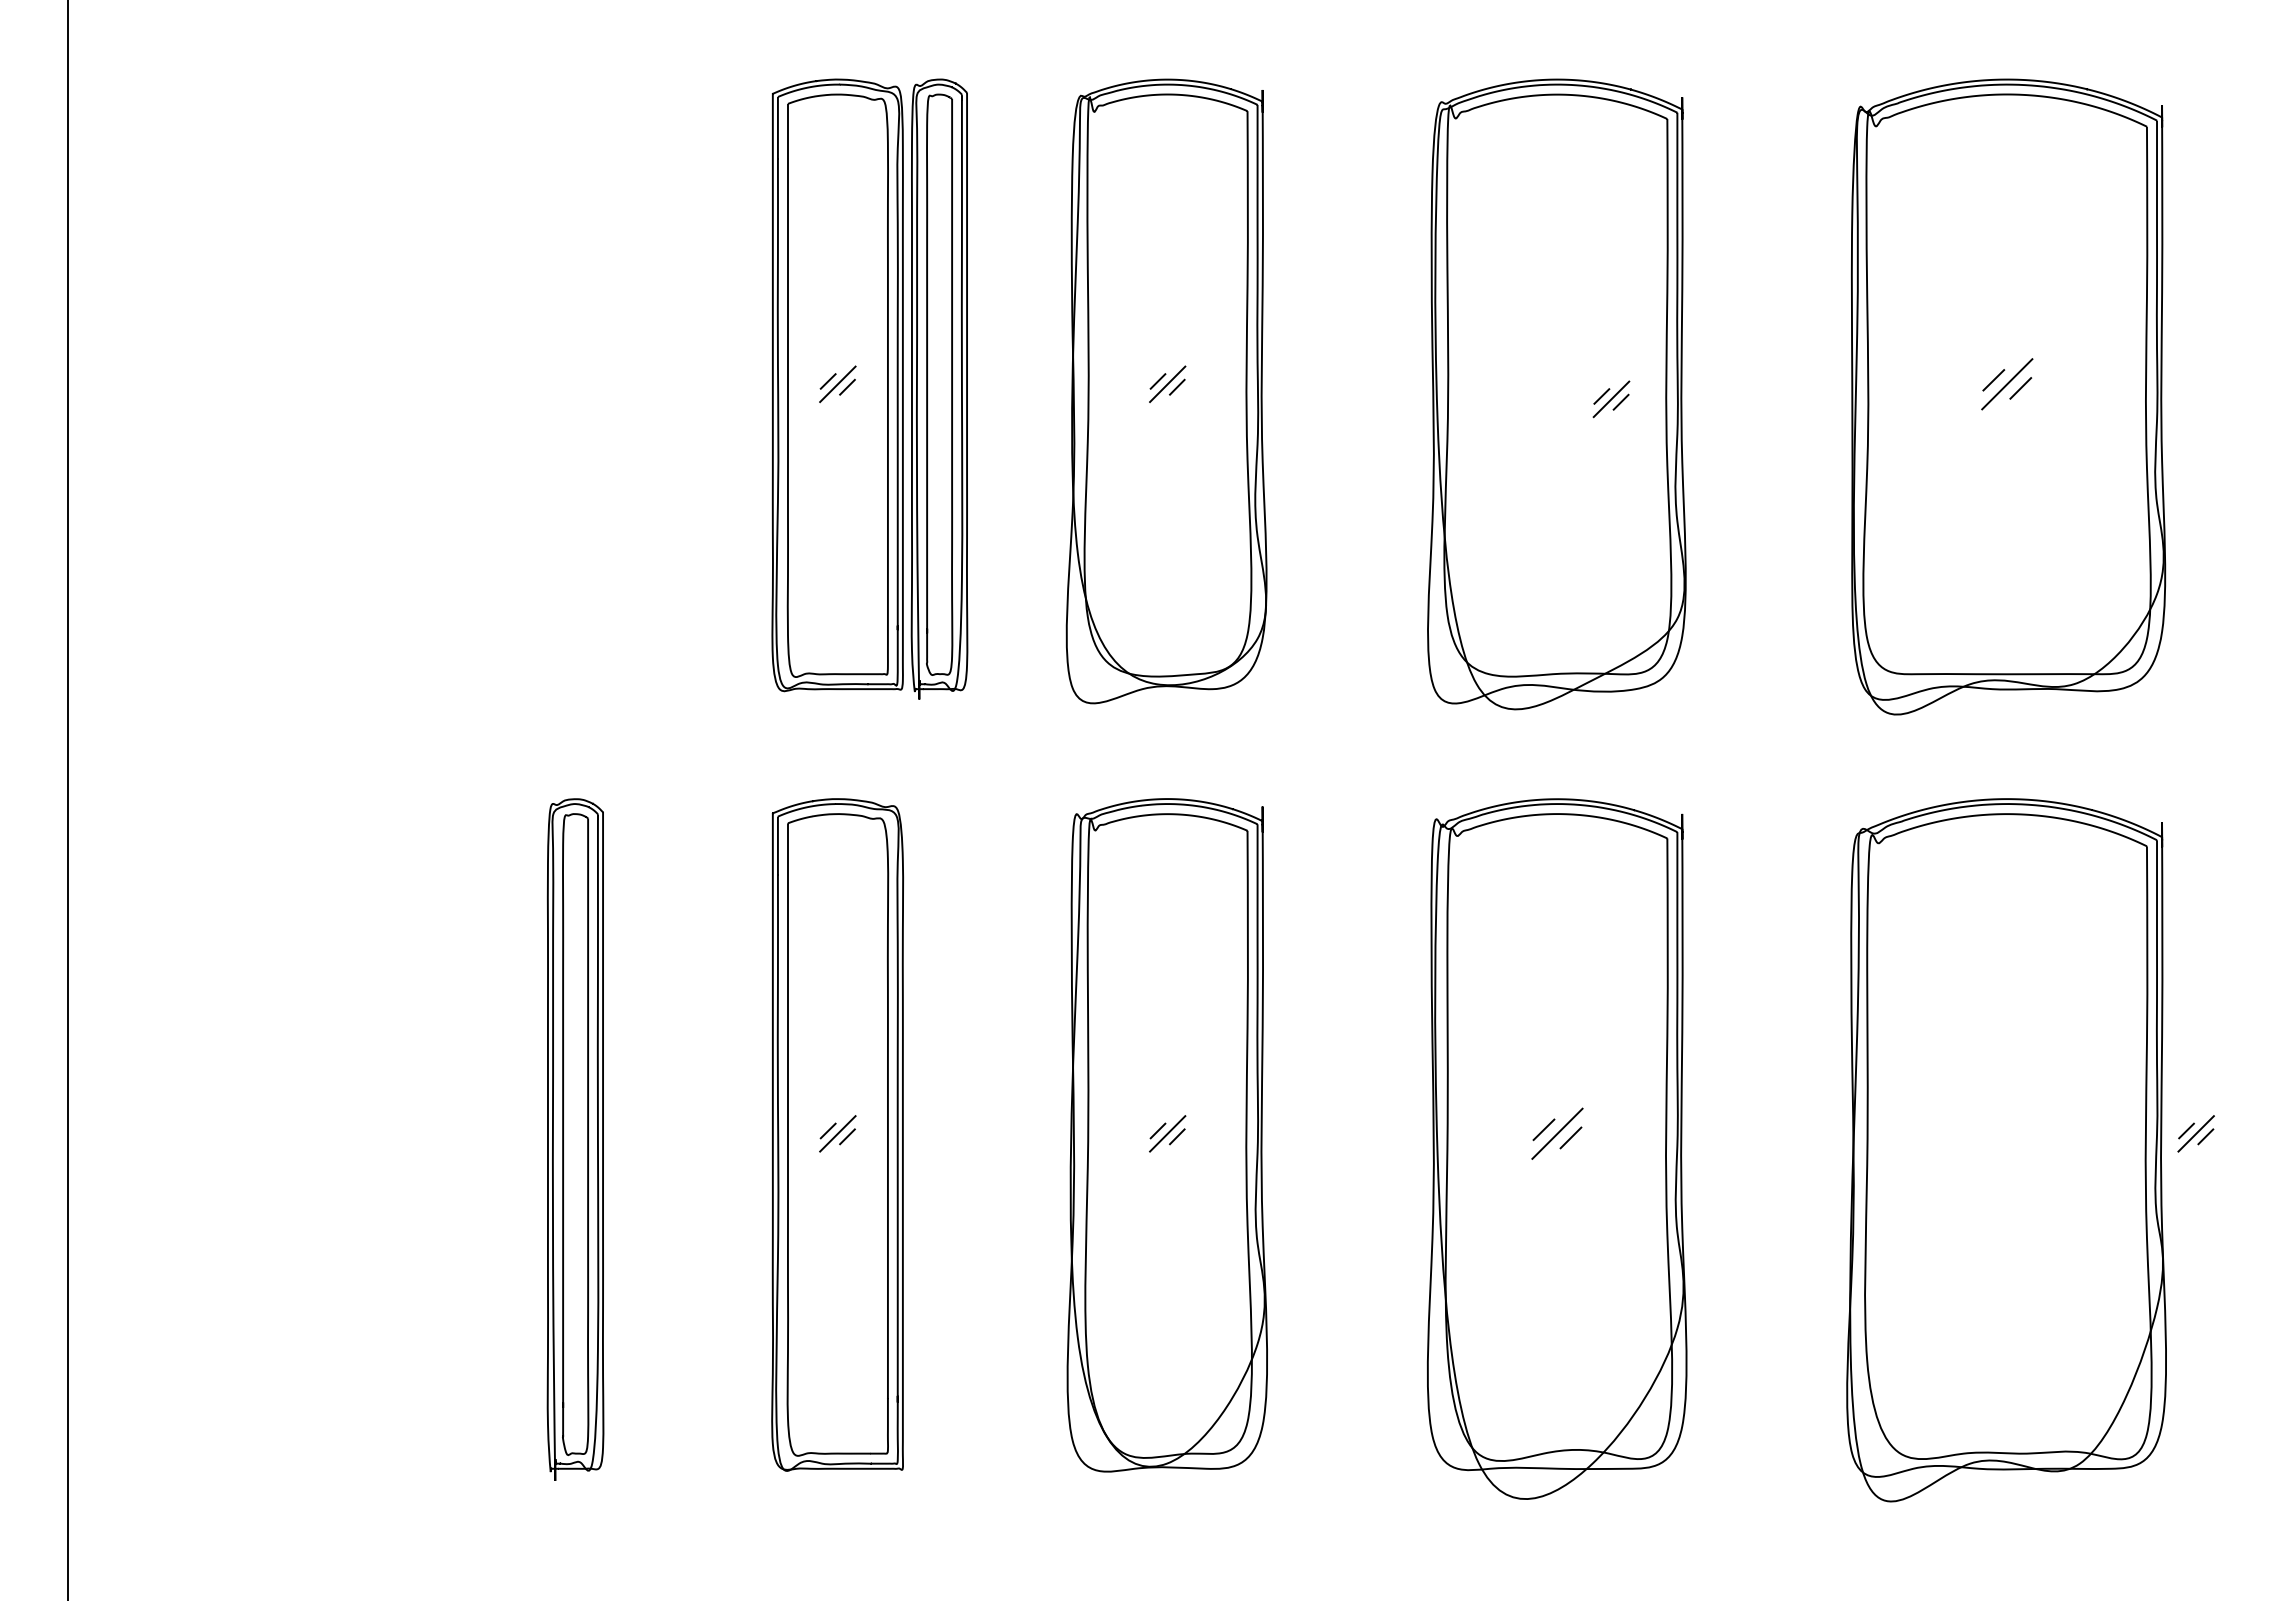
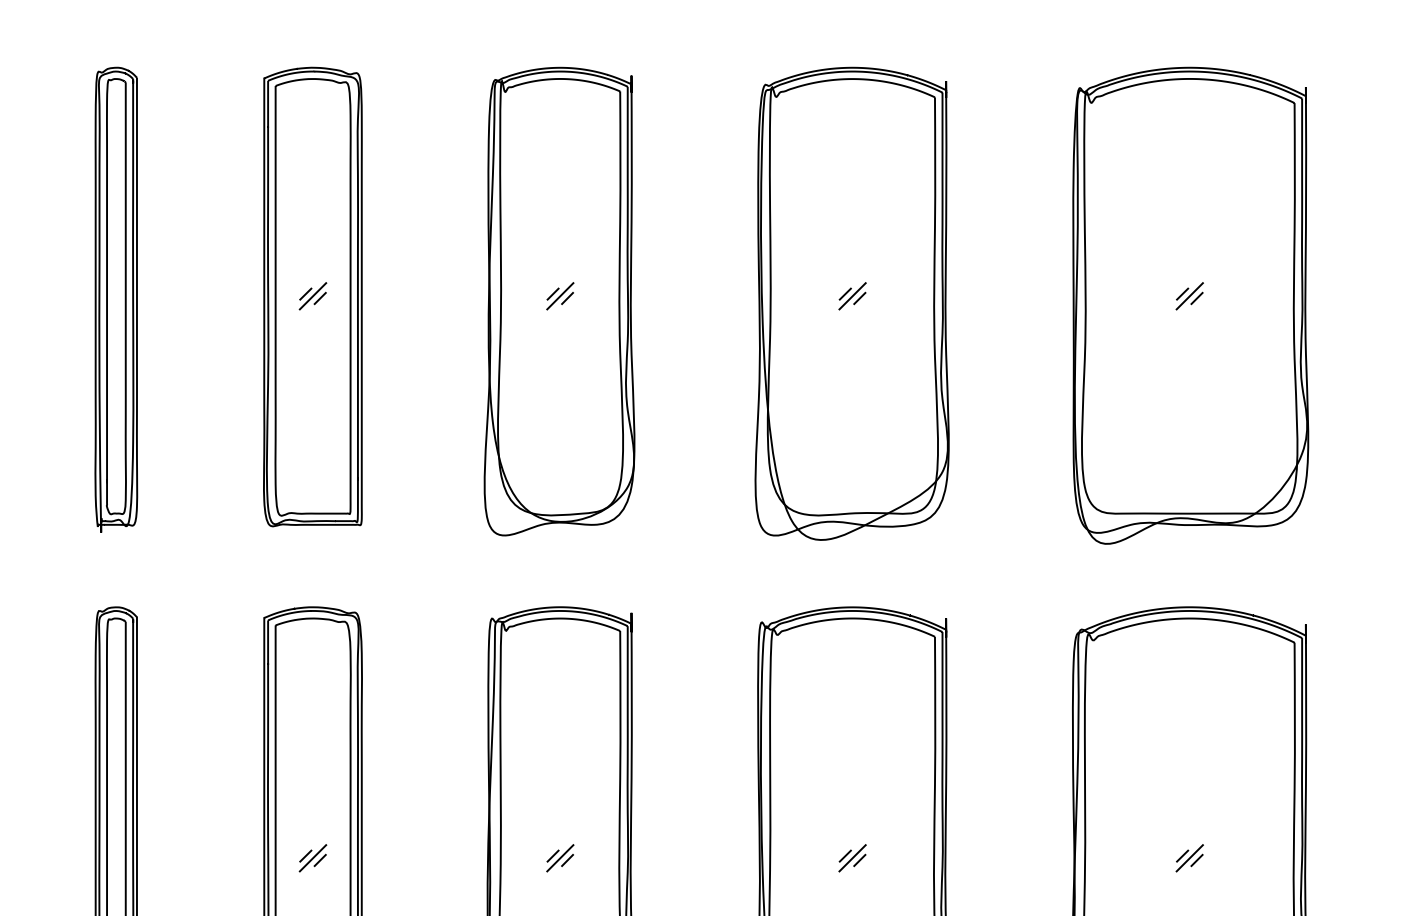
part: (2006, 384) -> (1189, 296), size x0.71
part: (939, 388) -> (116, 299), moved
part: (1611, 399) -> (852, 296), moved
part: (1557, 1133) -> (852, 858), size x0.71
part: (2195, 1133) -> (1189, 858), moved

